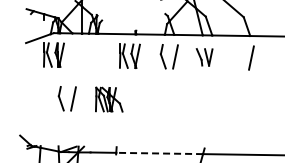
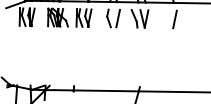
part: (204, 57) -> (139, 19), size x1.43
part: (66, 98) -> (36, 49), removed
part: (109, 99) -> (58, 17), moved
line: (159, 153) -> (106, 90), dashed -> solid

